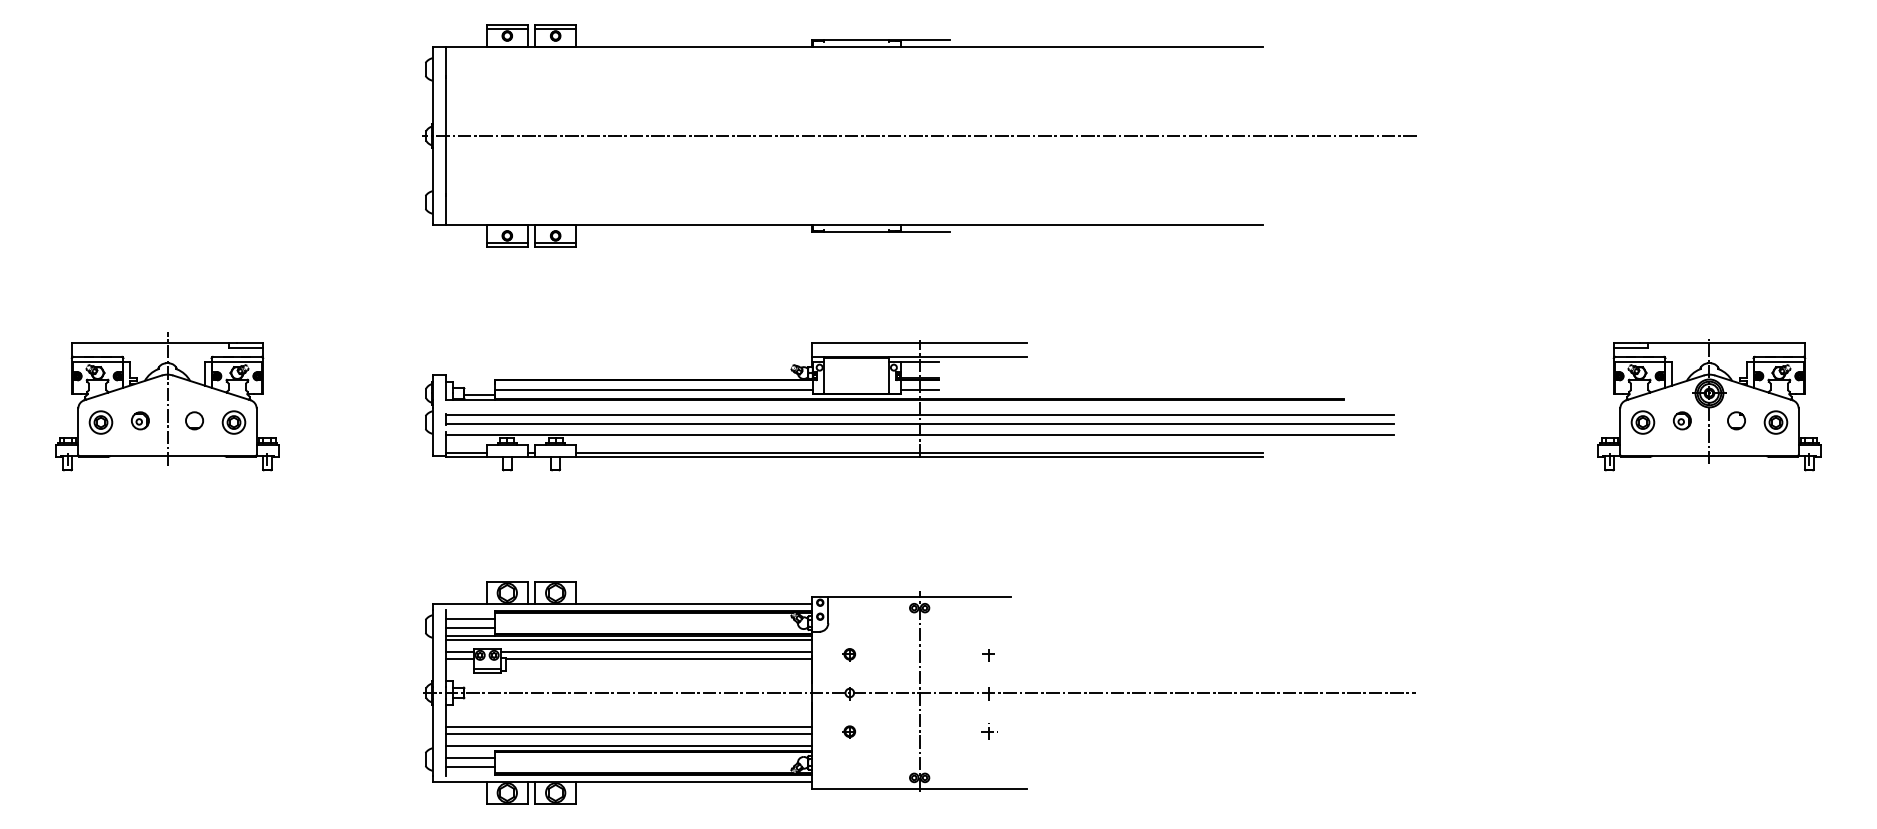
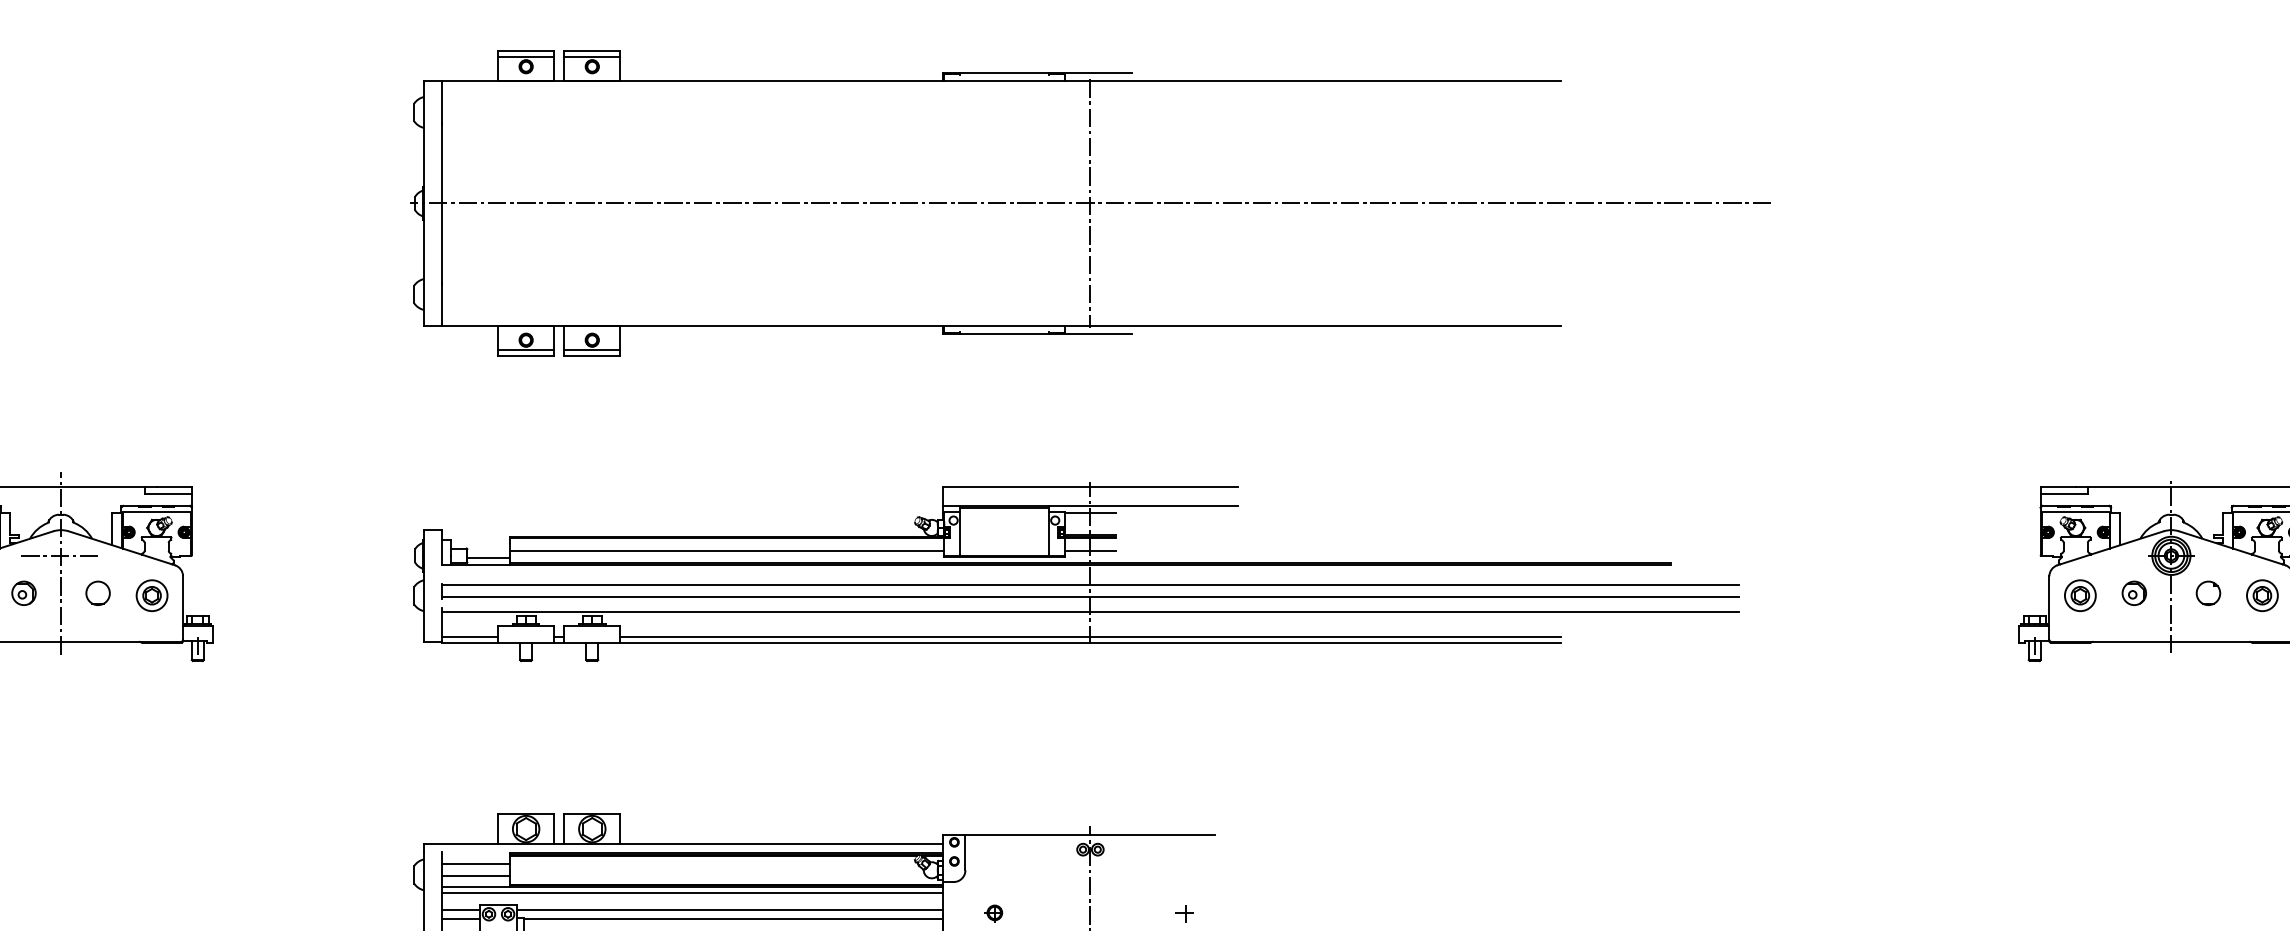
line: (919, 135) -> (1090, 202), added
line: (167, 393) -> (61, 555), added

